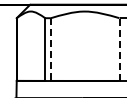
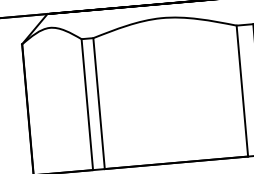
line: (119, 49) -> (242, 90), dashed -> solid
line: (50, 50) -> (98, 105), dashed -> solid

